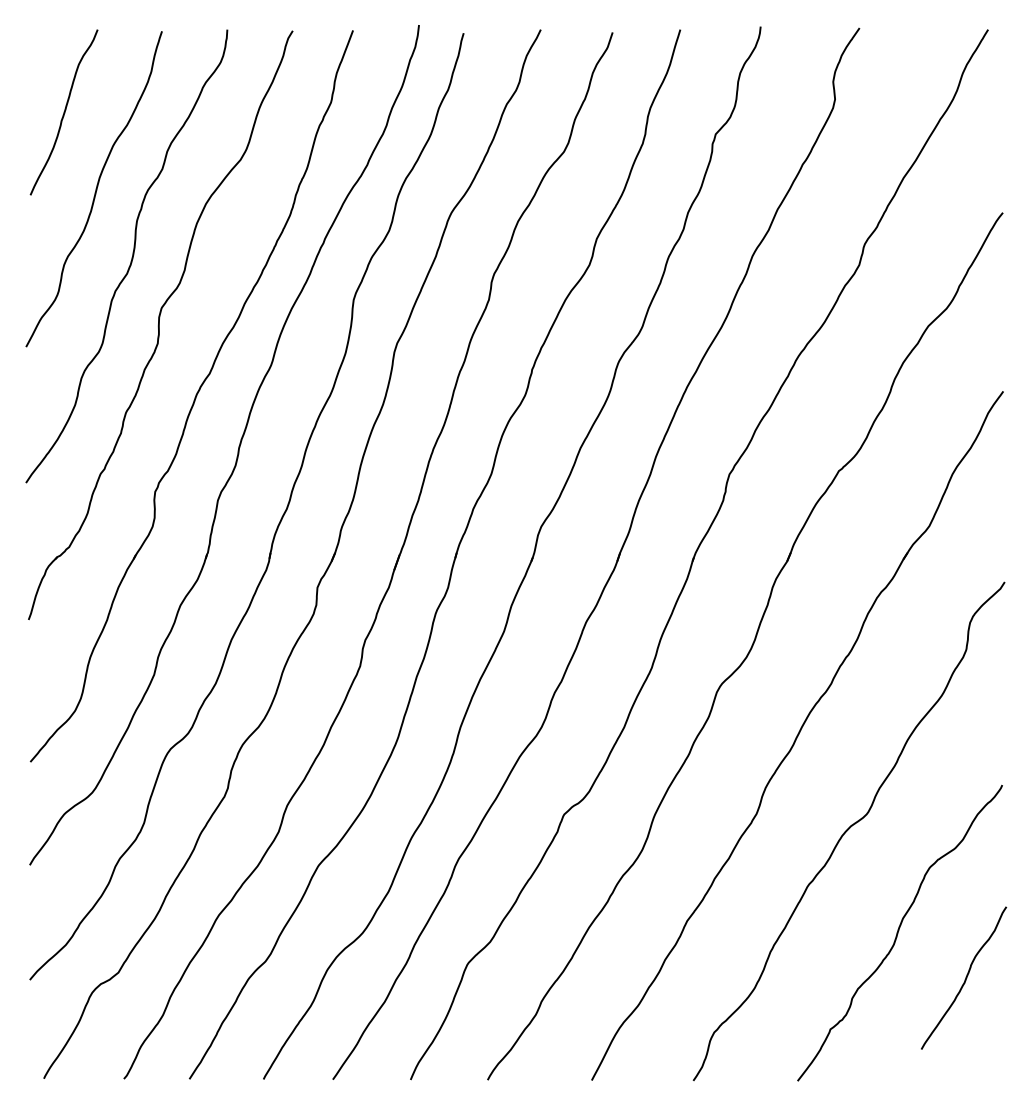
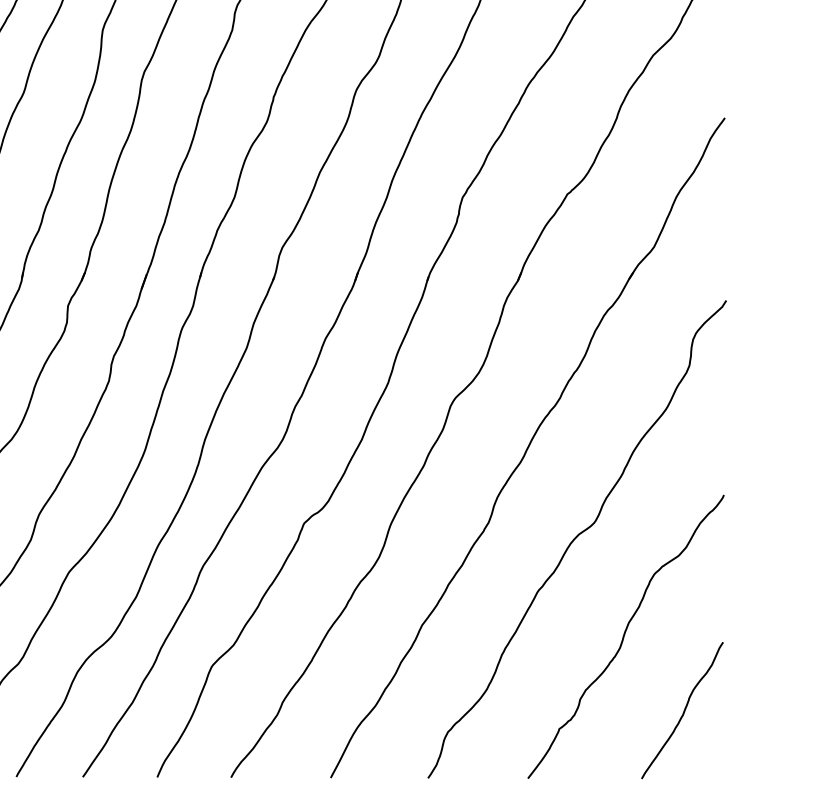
curve: (965, 977) -> (683, 709), moved

